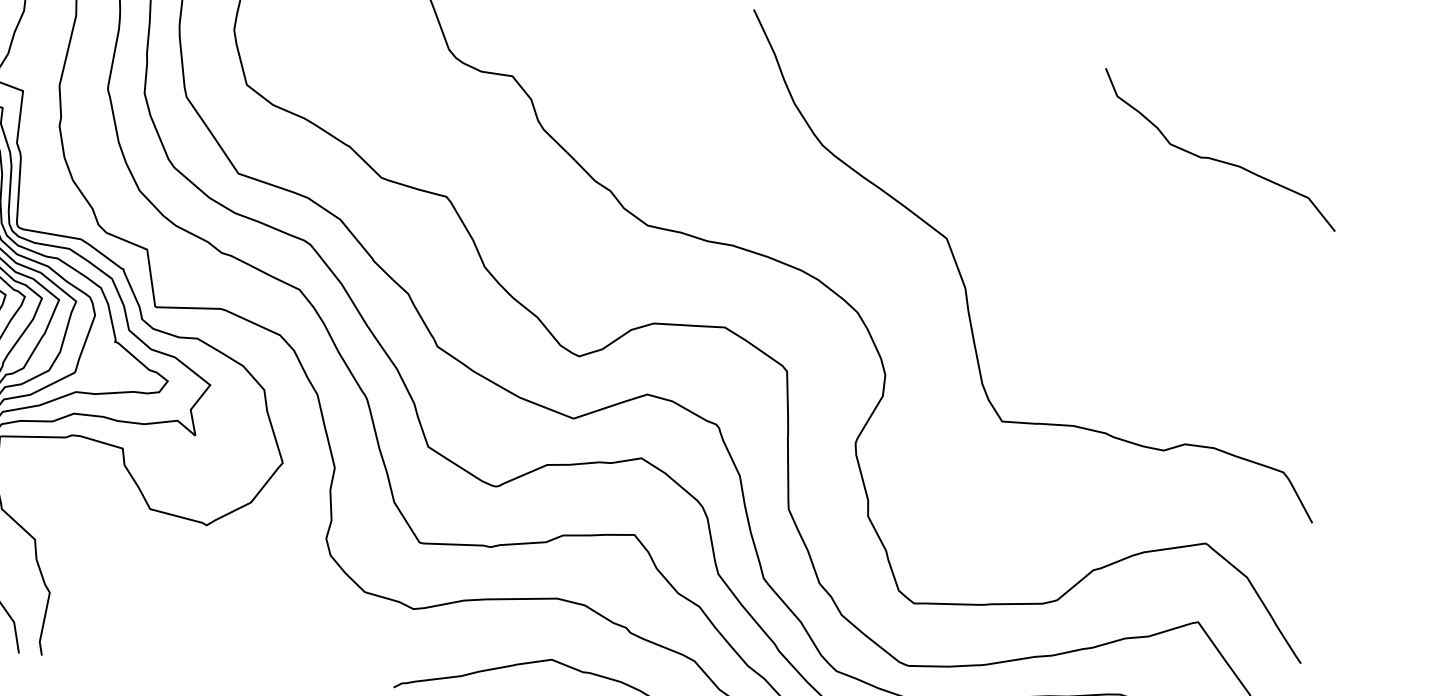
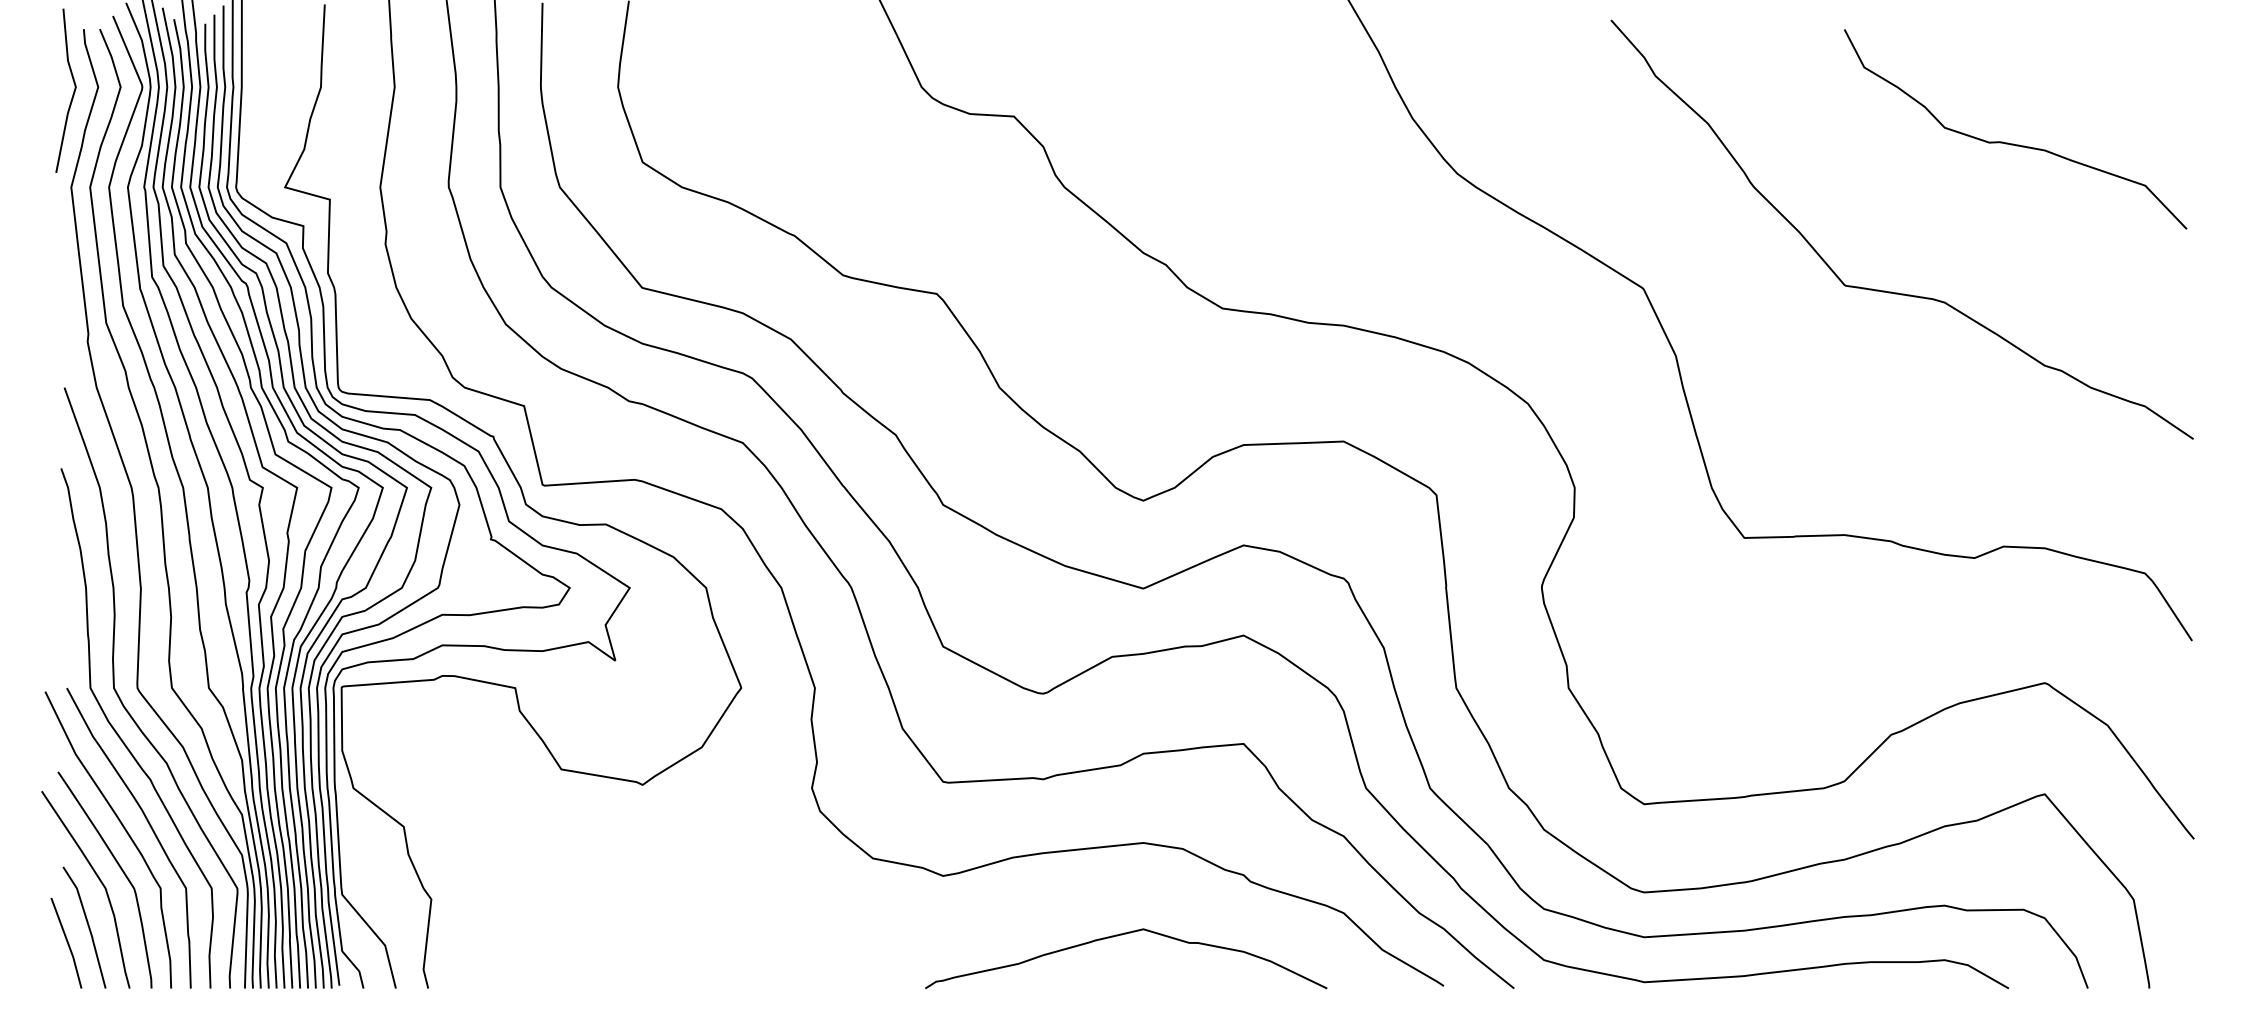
curve: (1122, 256) -> (1891, 291), added

